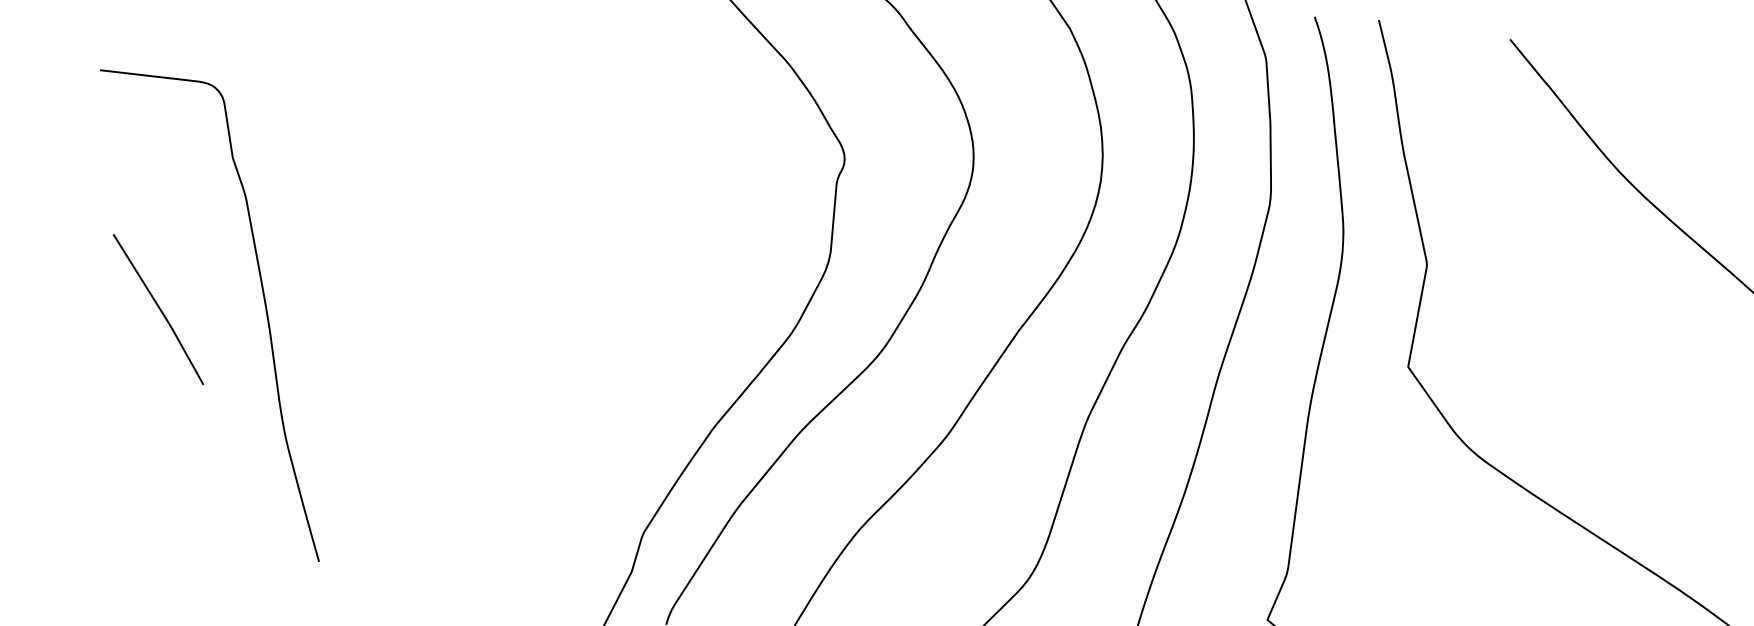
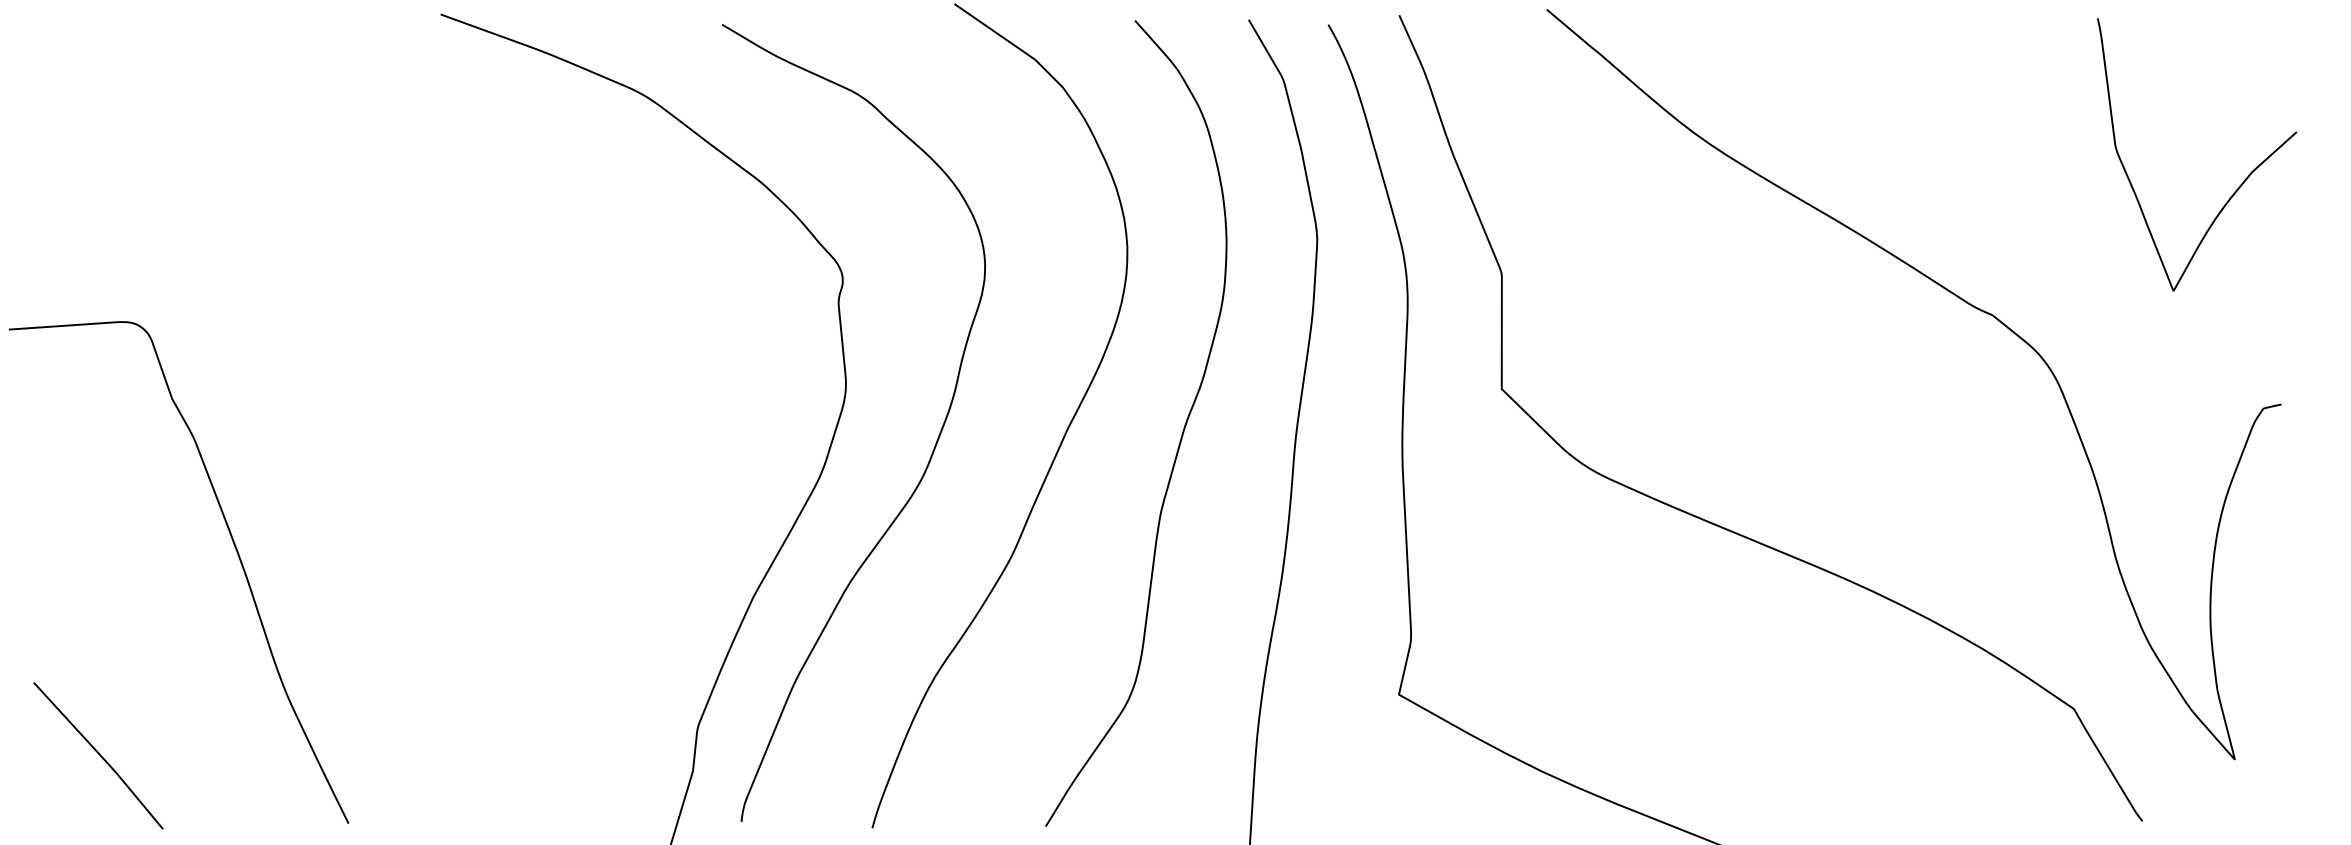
curve: (158, 308) -> (98, 754), moved

